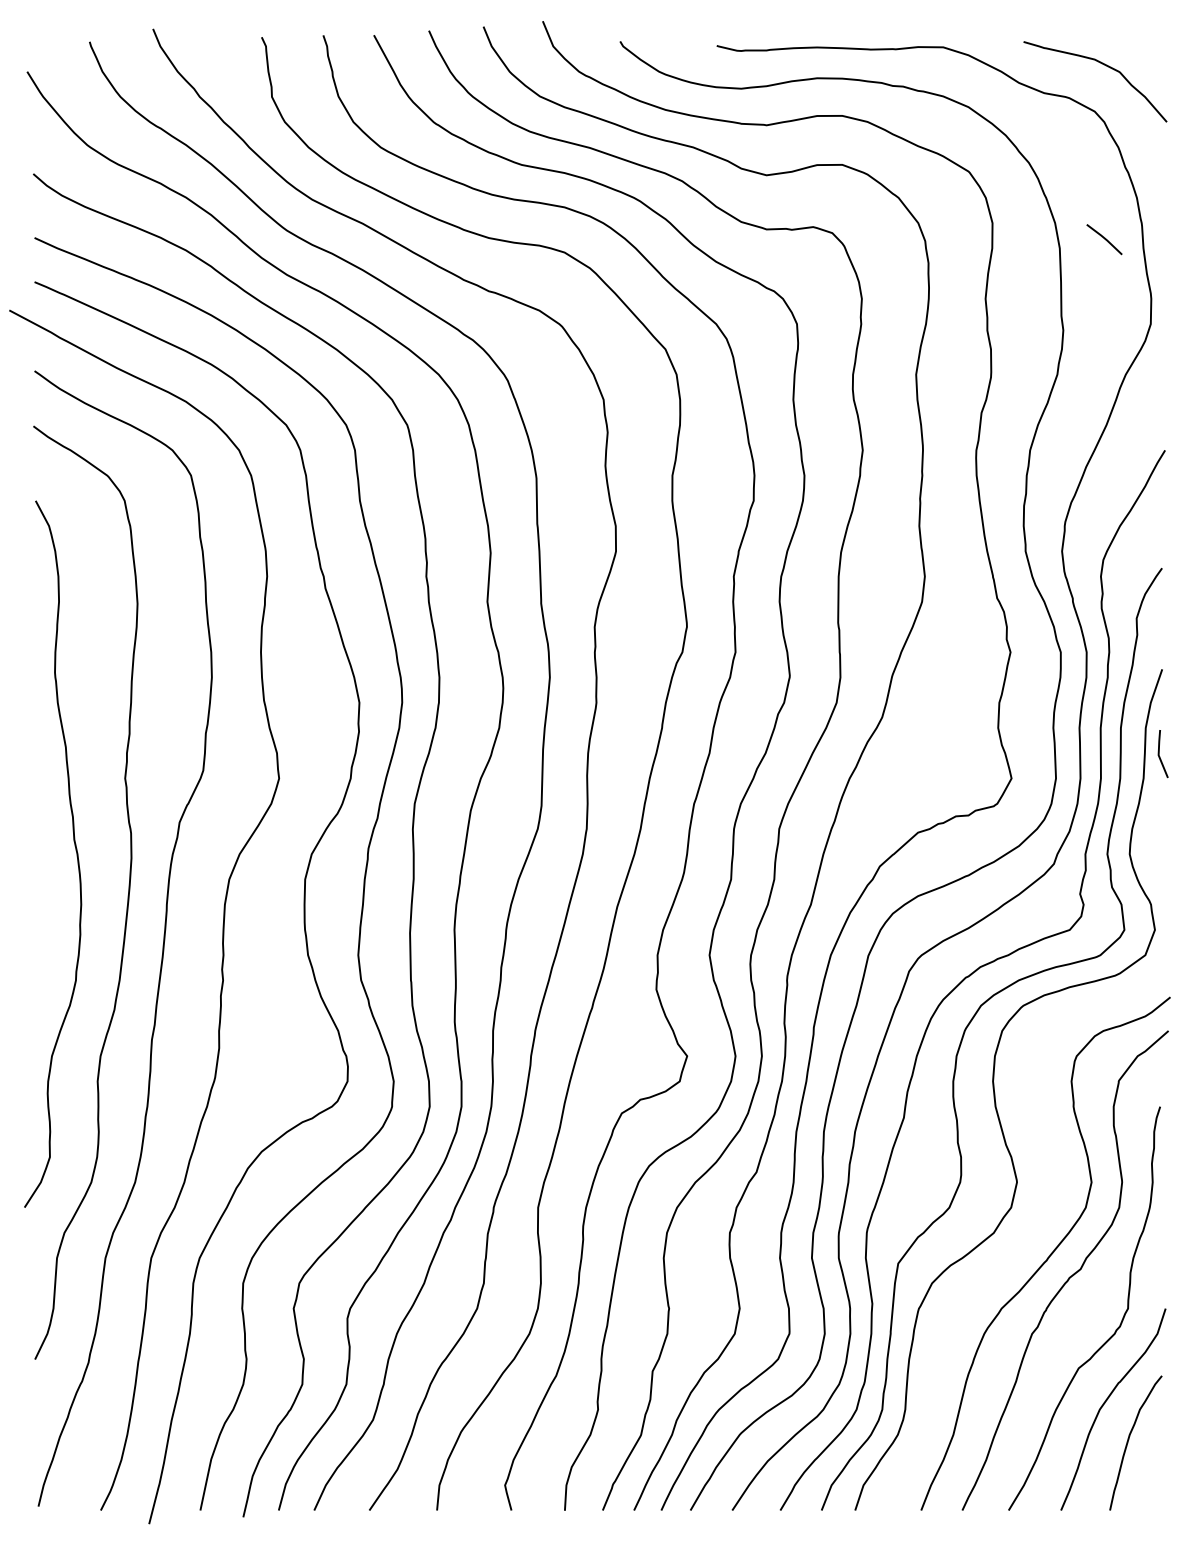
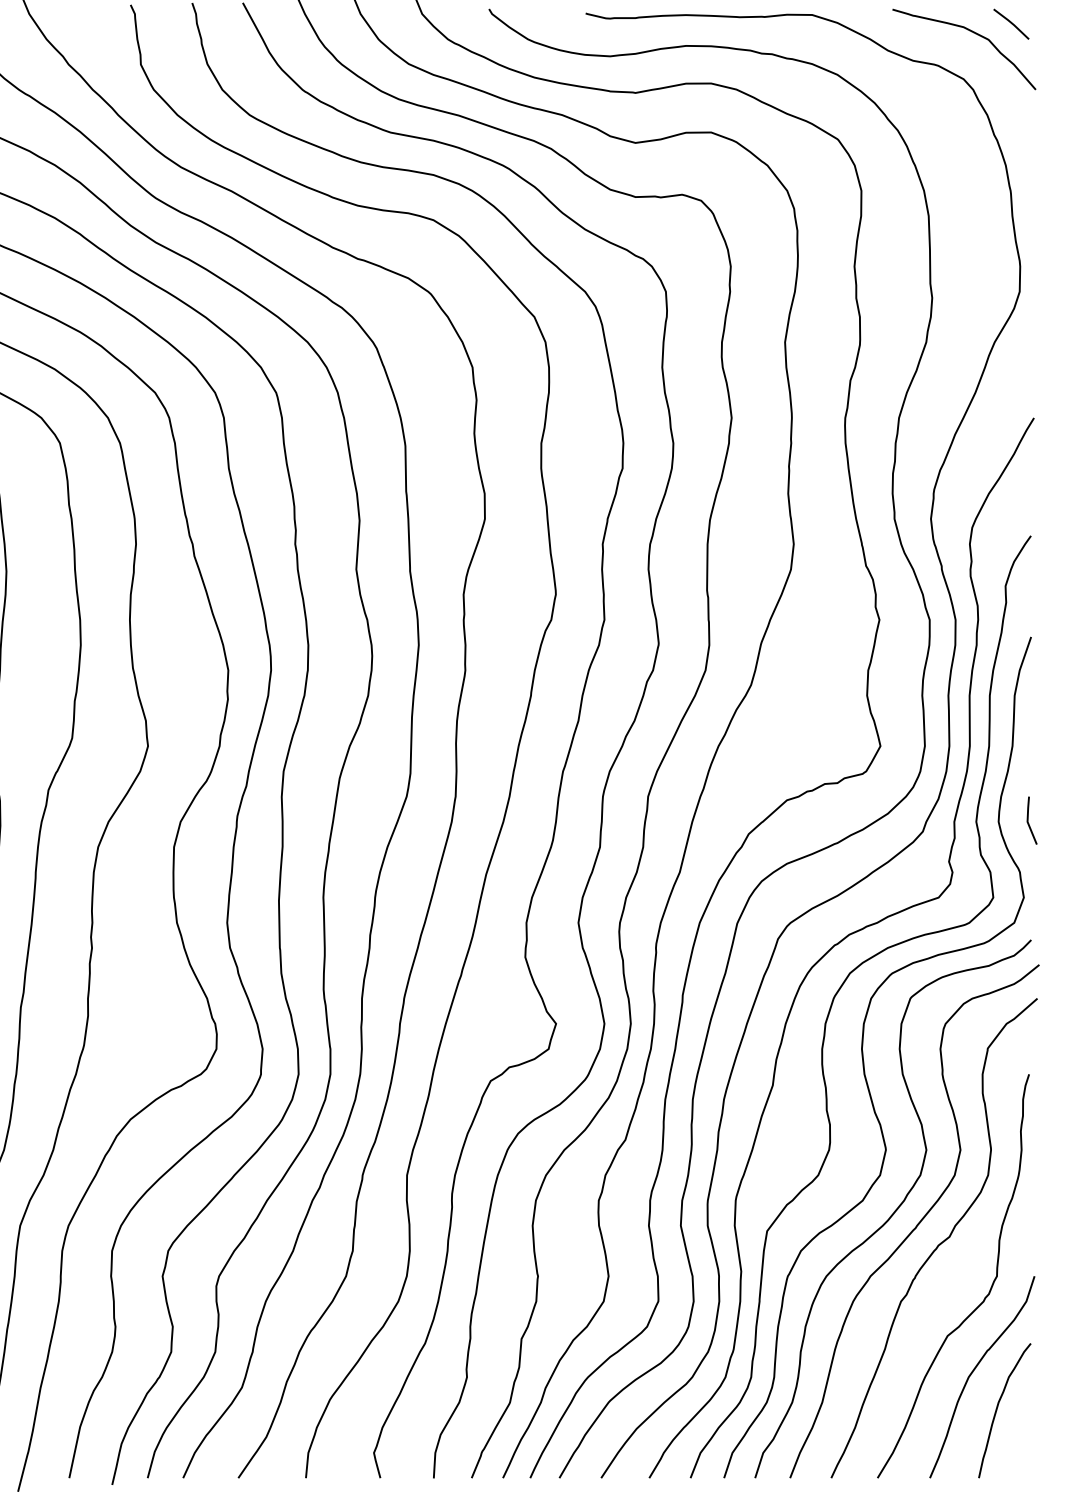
line: (1104, 239) -> (1011, 24), moved
line: (1160, 756) -> (1029, 823), moved
curve: (1025, 1243) -> (894, 1211), added

